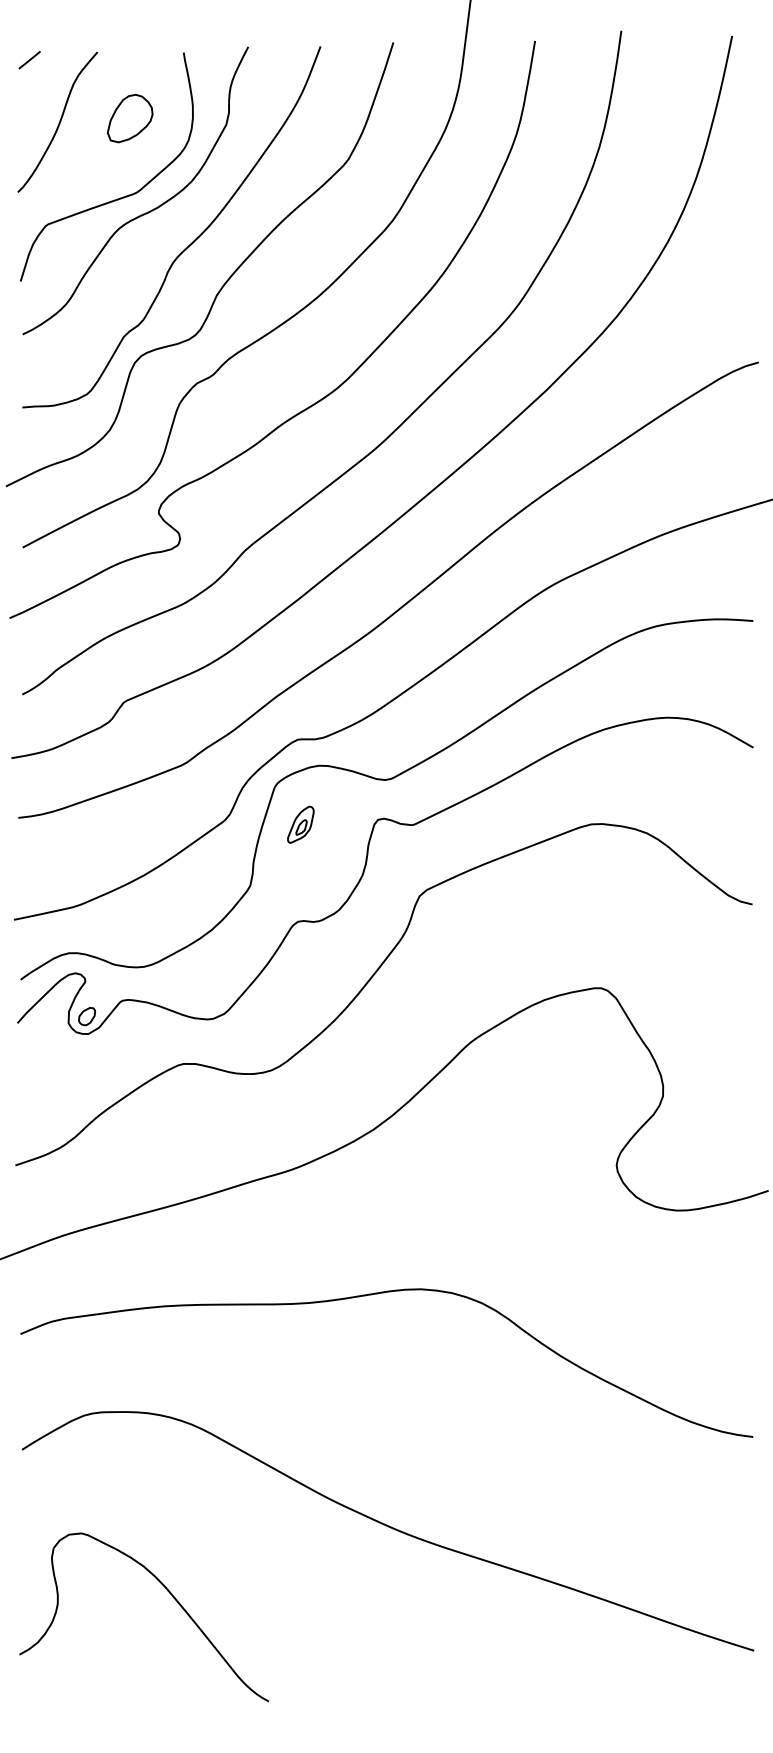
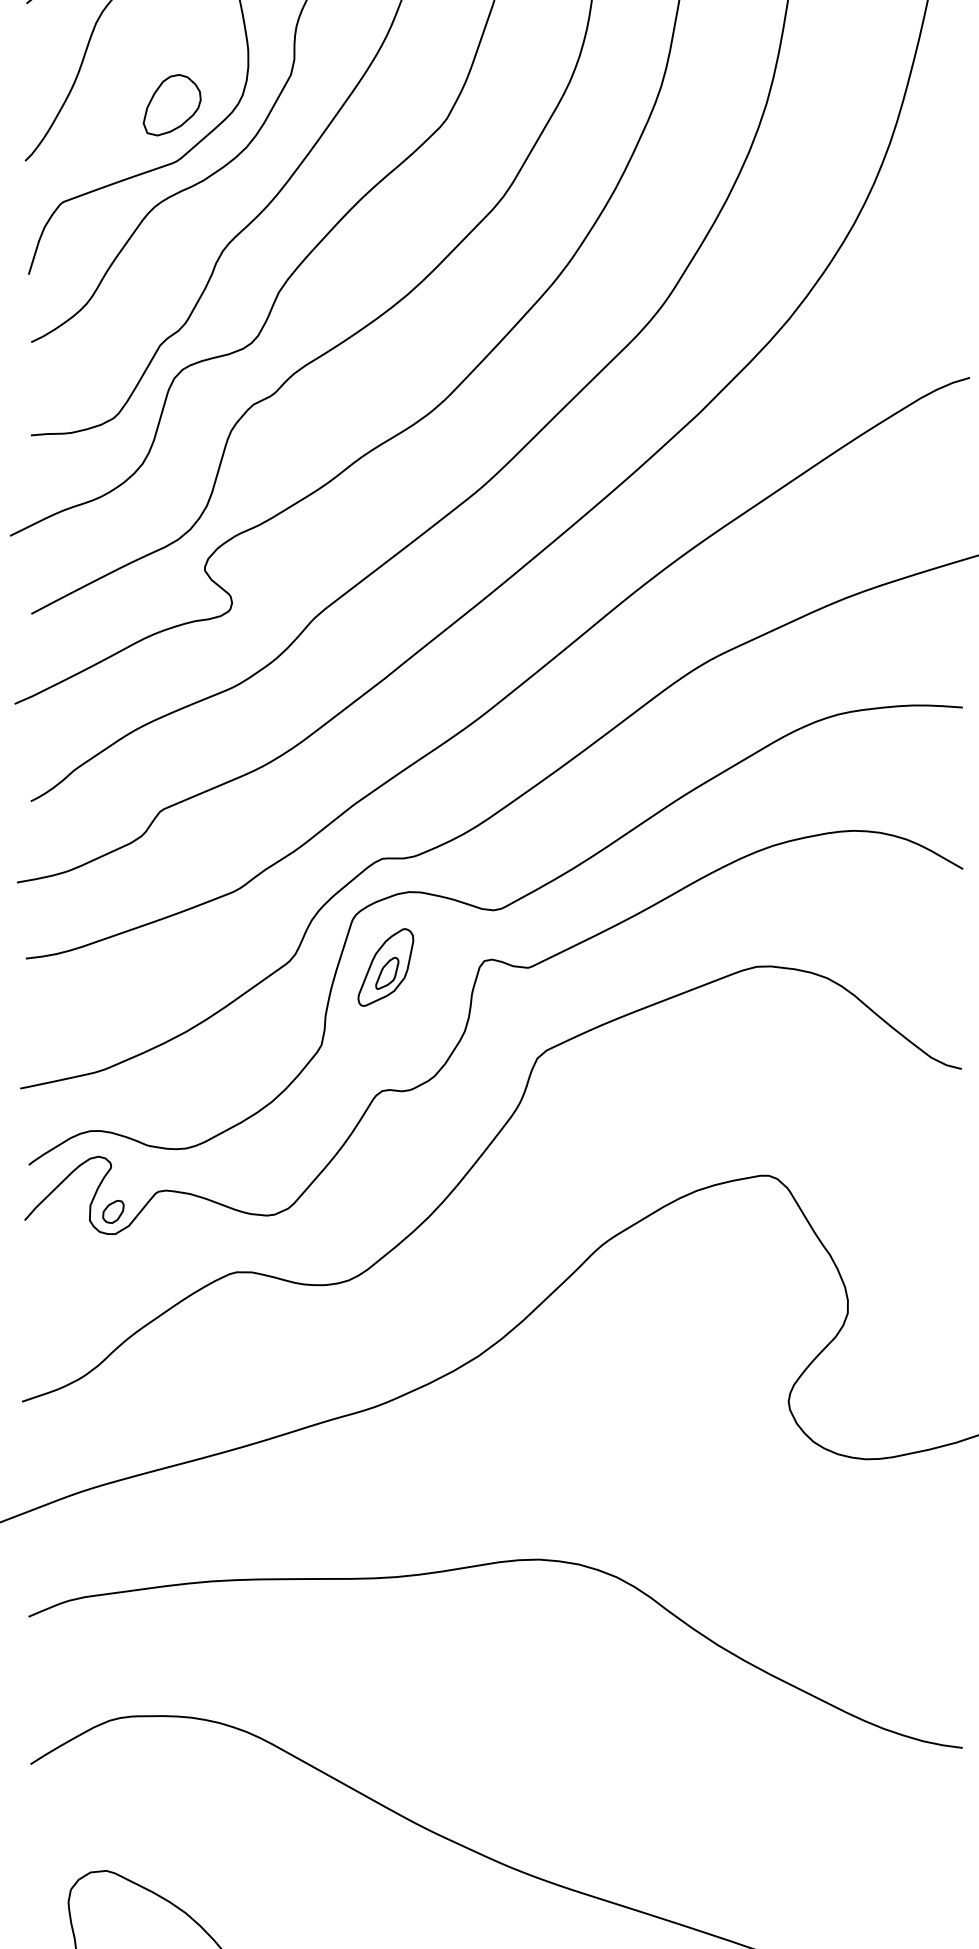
part: (130, 118) -> (172, 105), moved
part: (300, 824) -> (385, 967), size x1.67

